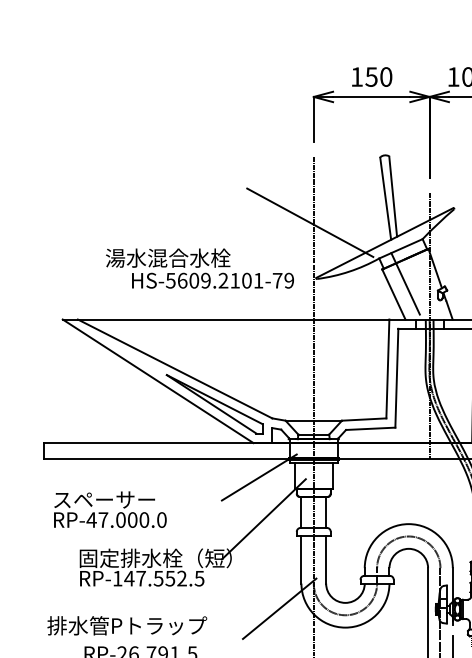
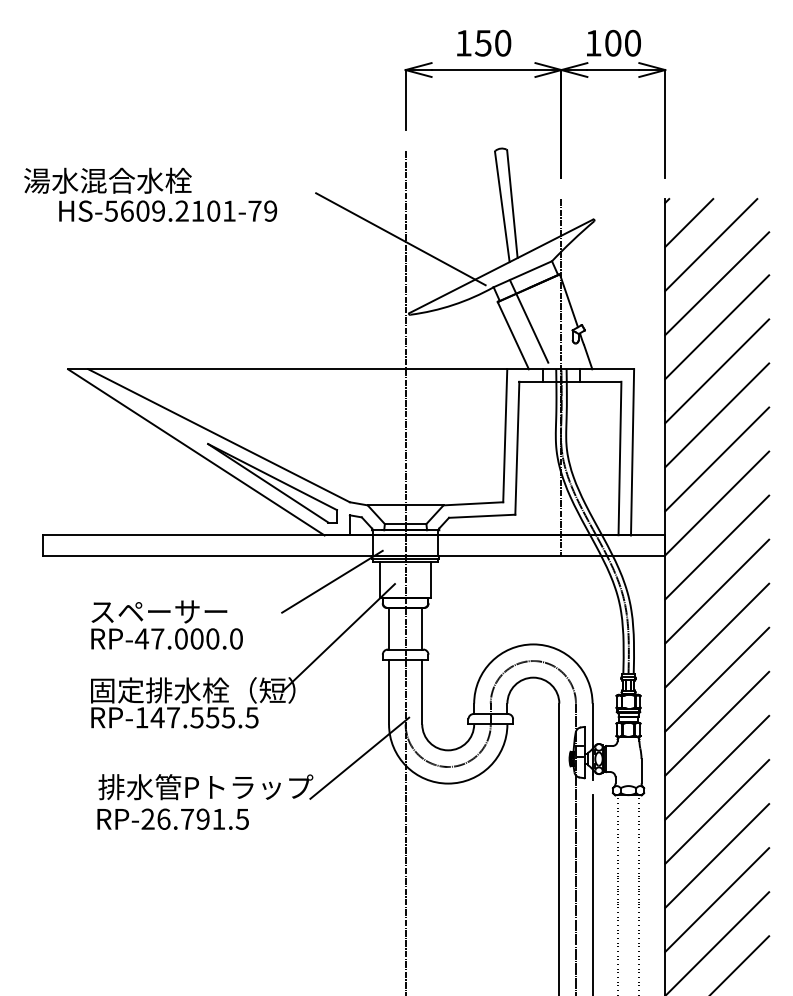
text: (199, 268) -> (150, 194), moved
text: (109, 509) -> (166, 624), moved
text: (181, 578) -> (227, 717), RP-147.552.5 -> RP-147.555.5
text: (127, 626) -> (205, 787), moved

